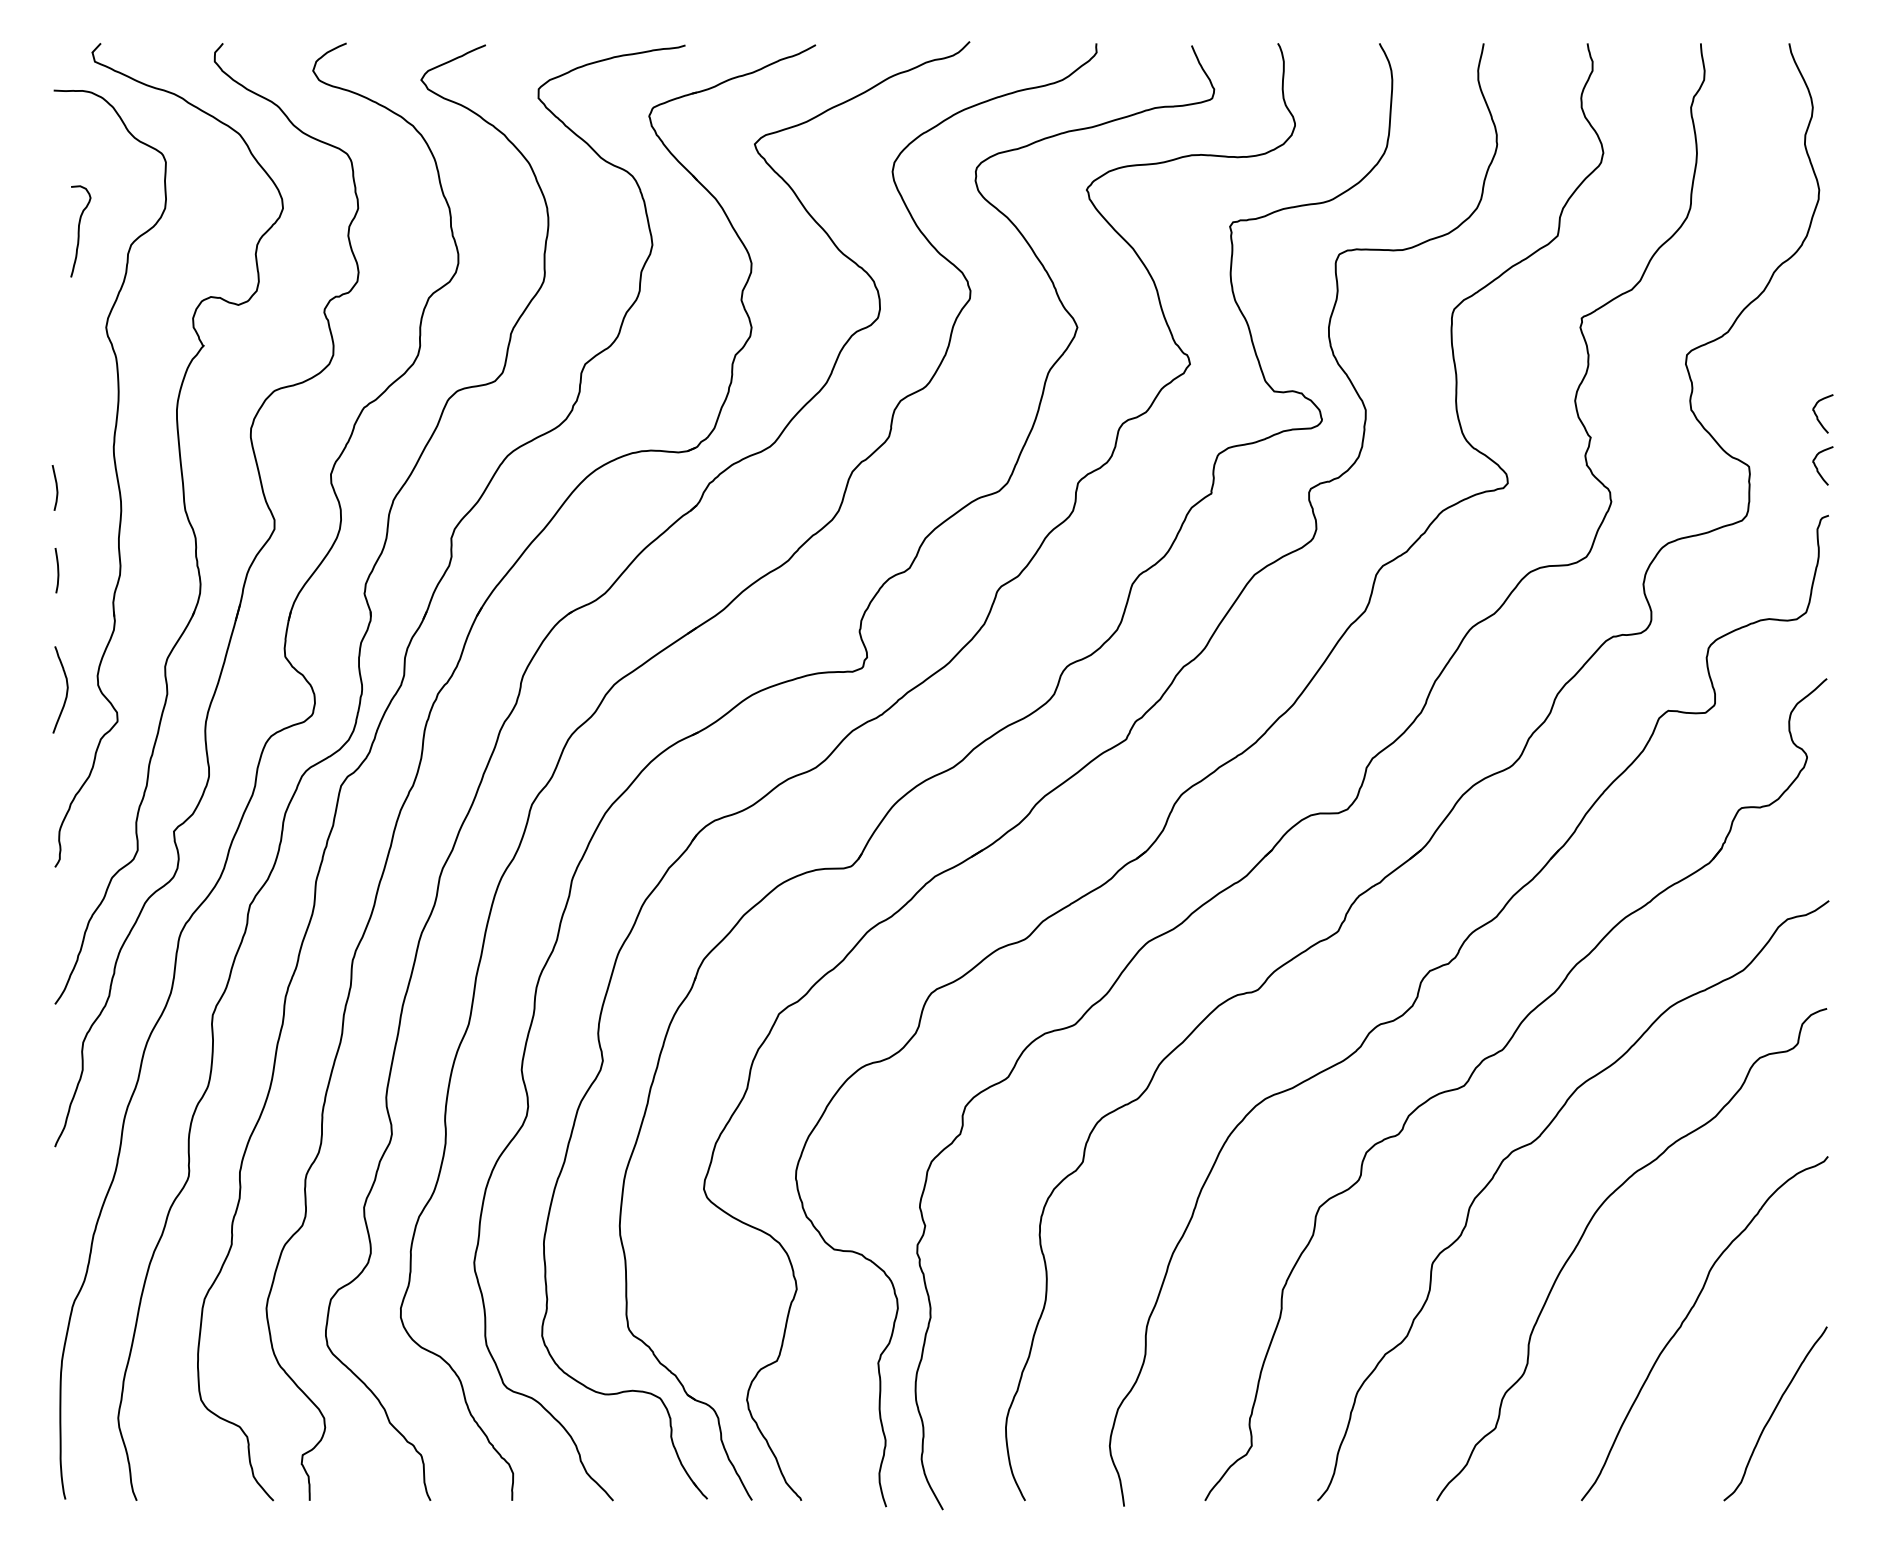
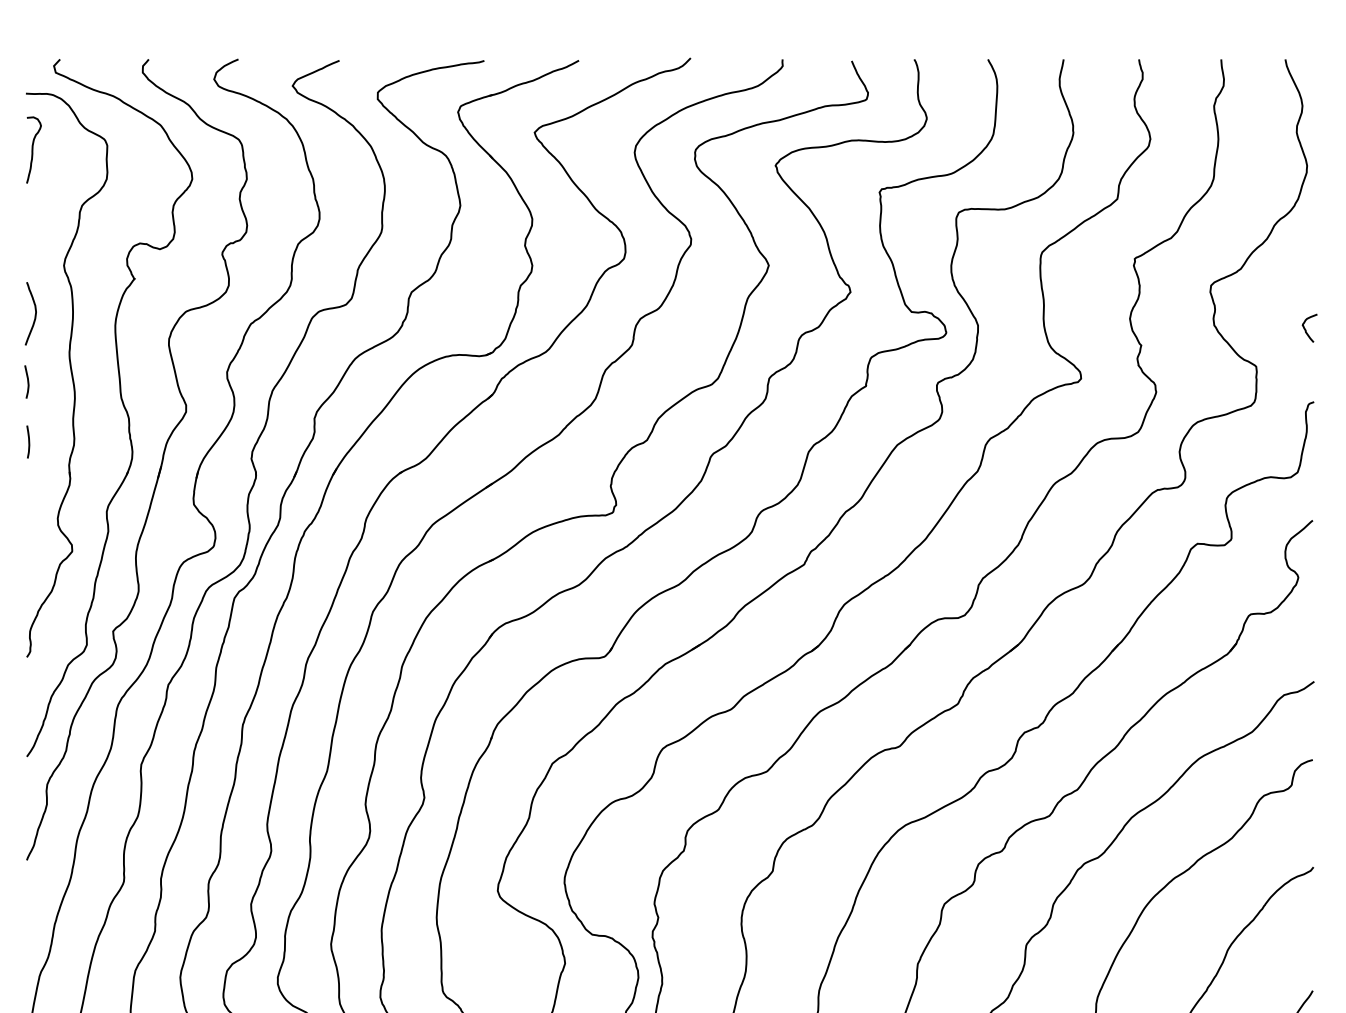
curve: (79, 231) -> (33, 150), moved
curve: (1817, 467) -> (1305, 367), removed
curve: (66, 689) -> (35, 313), moved

